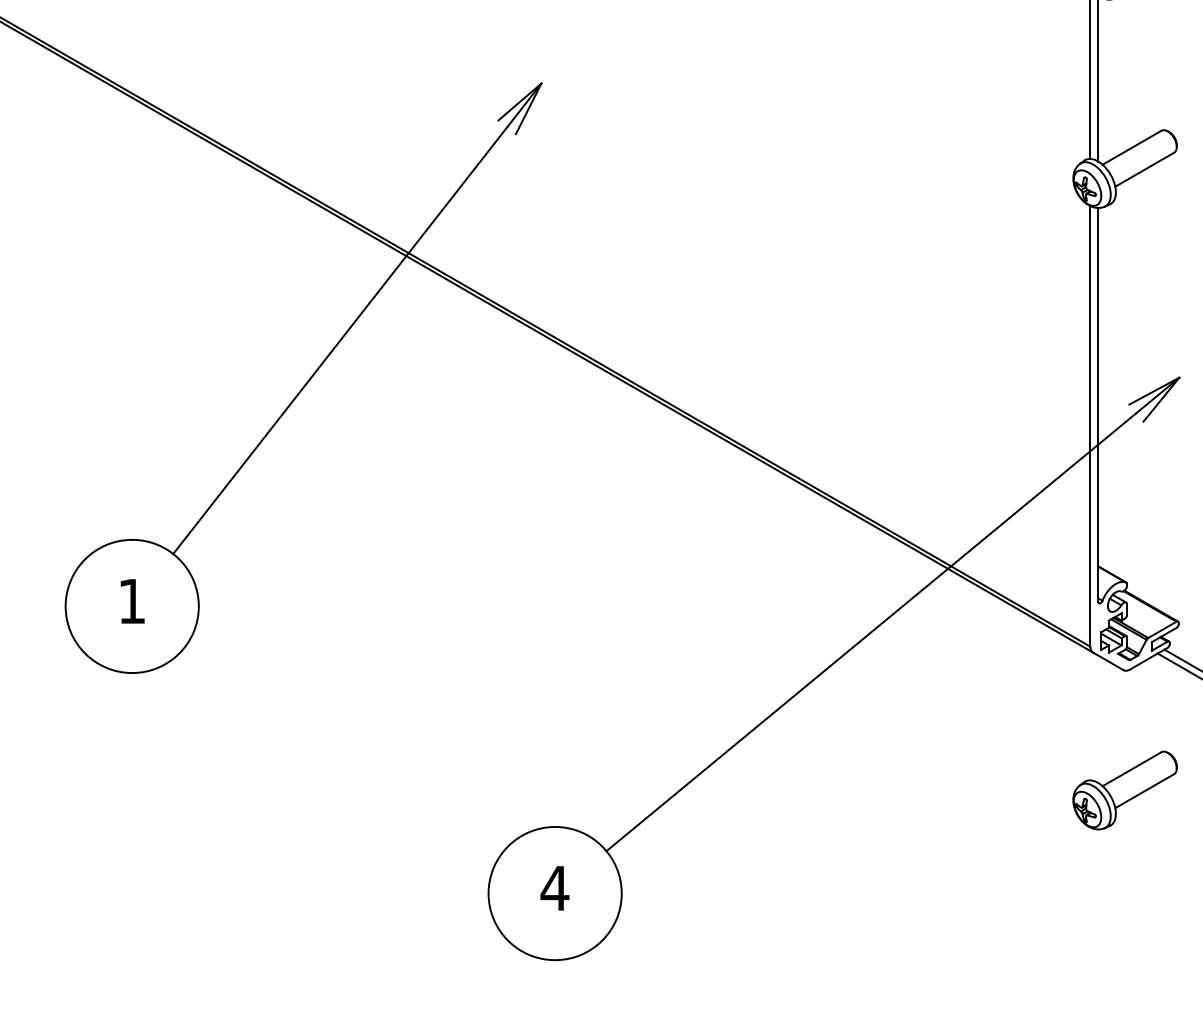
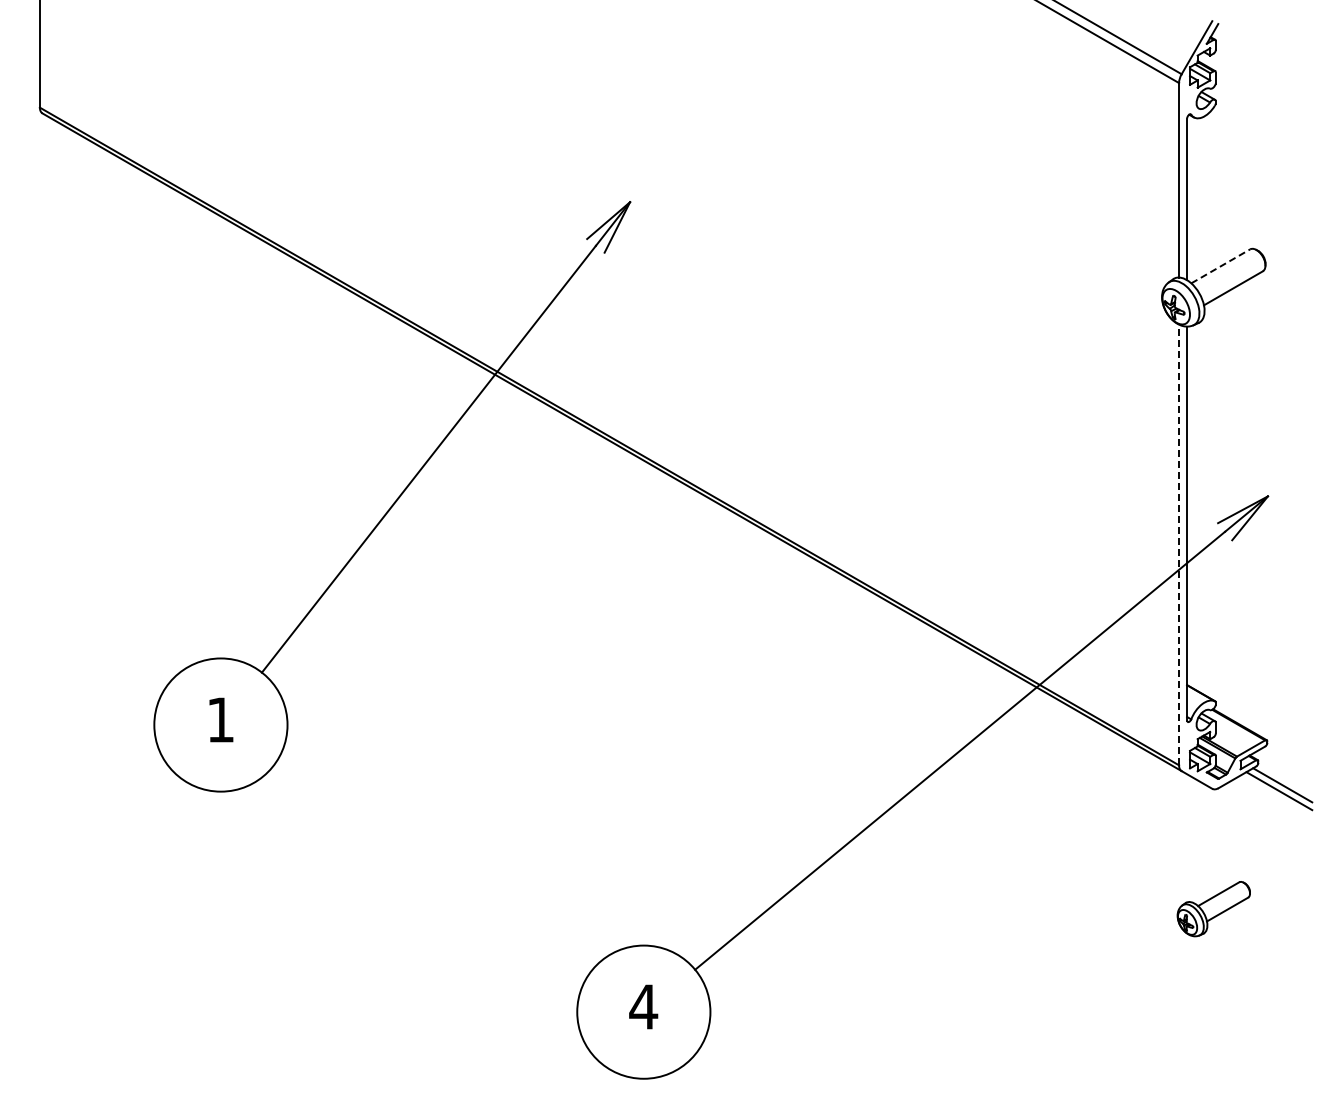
line: (1131, 147) -> (1220, 266), solid -> dashed
line: (1090, 425) -> (1179, 544), solid -> dashed
part: (1124, 789) -> (1213, 908), size x0.7

